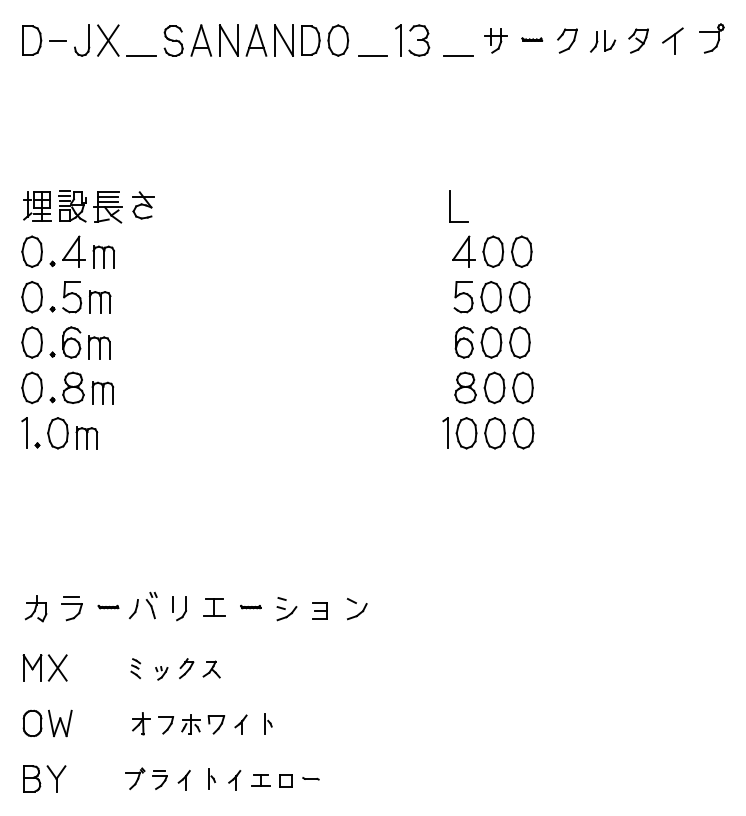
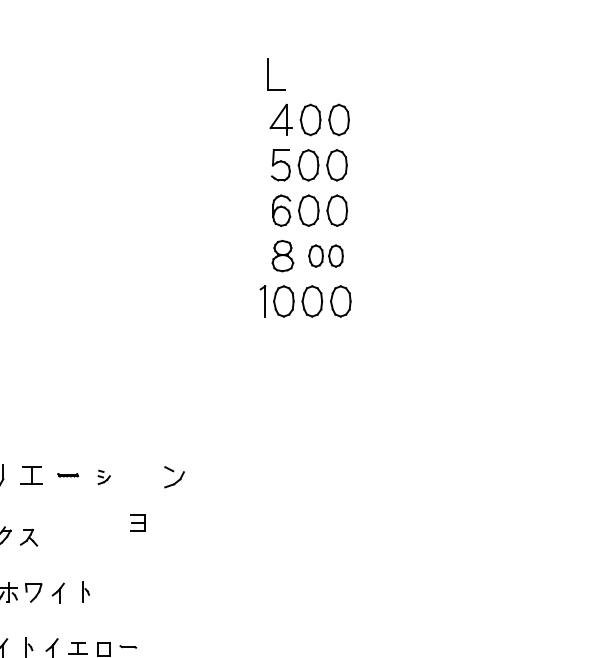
part: (508, 387) -> (325, 255), size x0.7
part: (286, 609) -> (103, 477), size x0.6
part: (319, 610) -> (136, 522), moved

